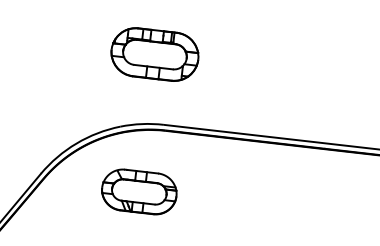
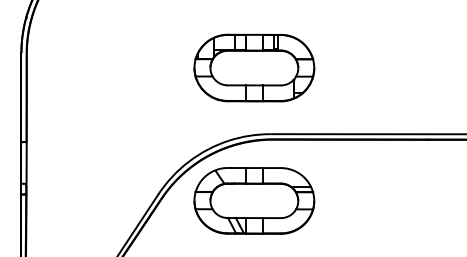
part: (155, 54) -> (254, 67), size x1.43
part: (139, 191) -> (254, 200), size x1.67

